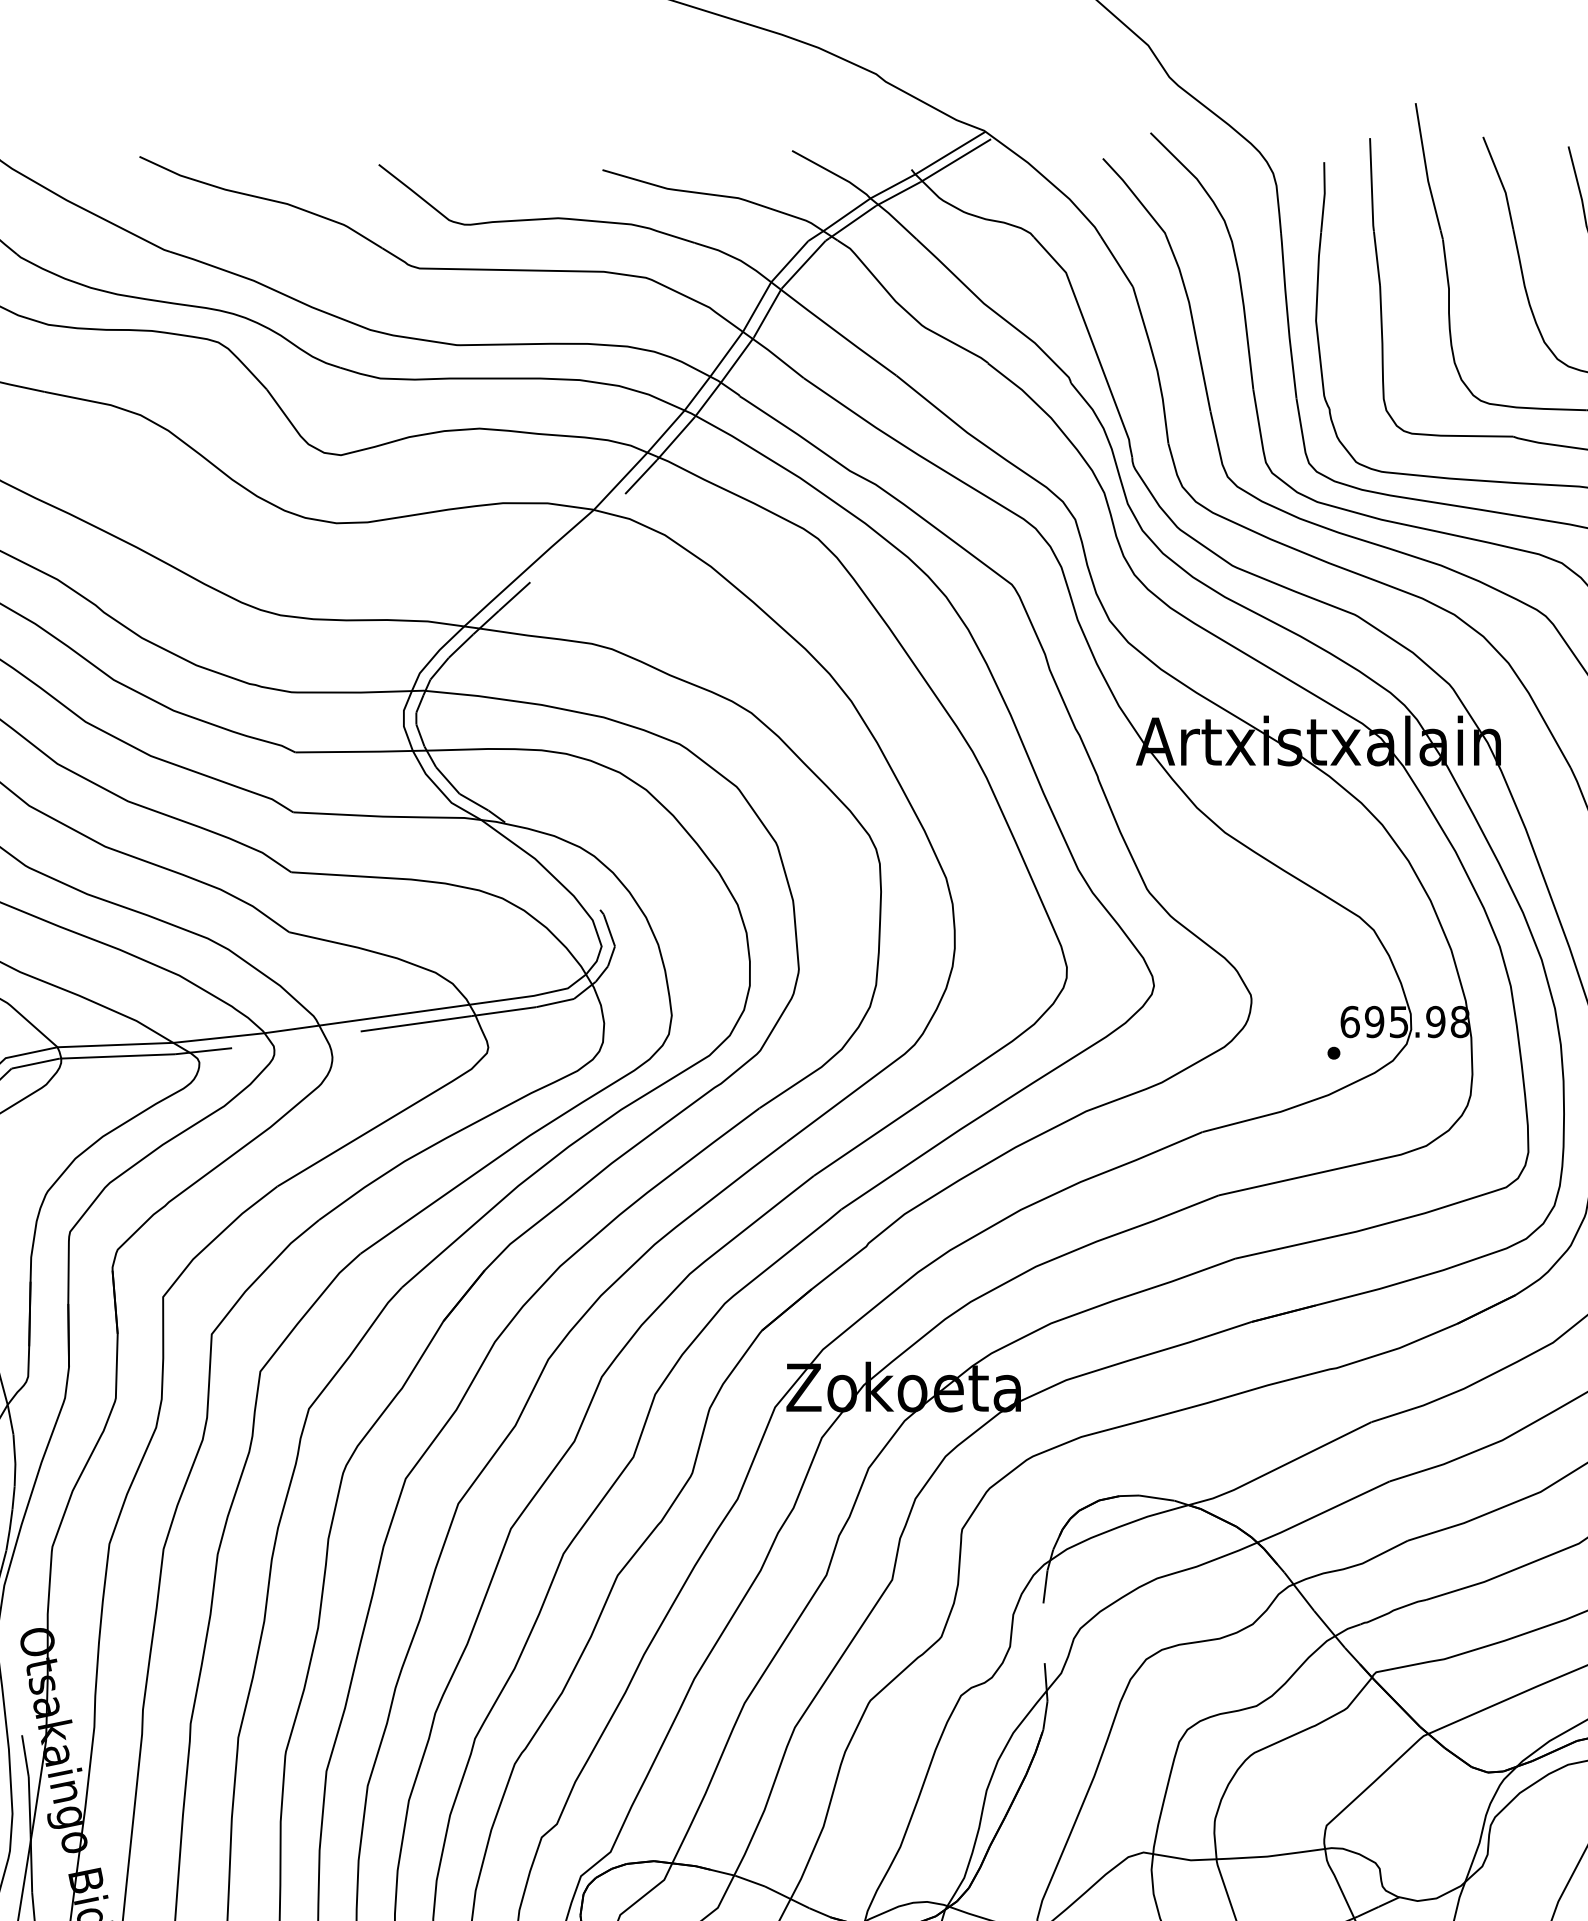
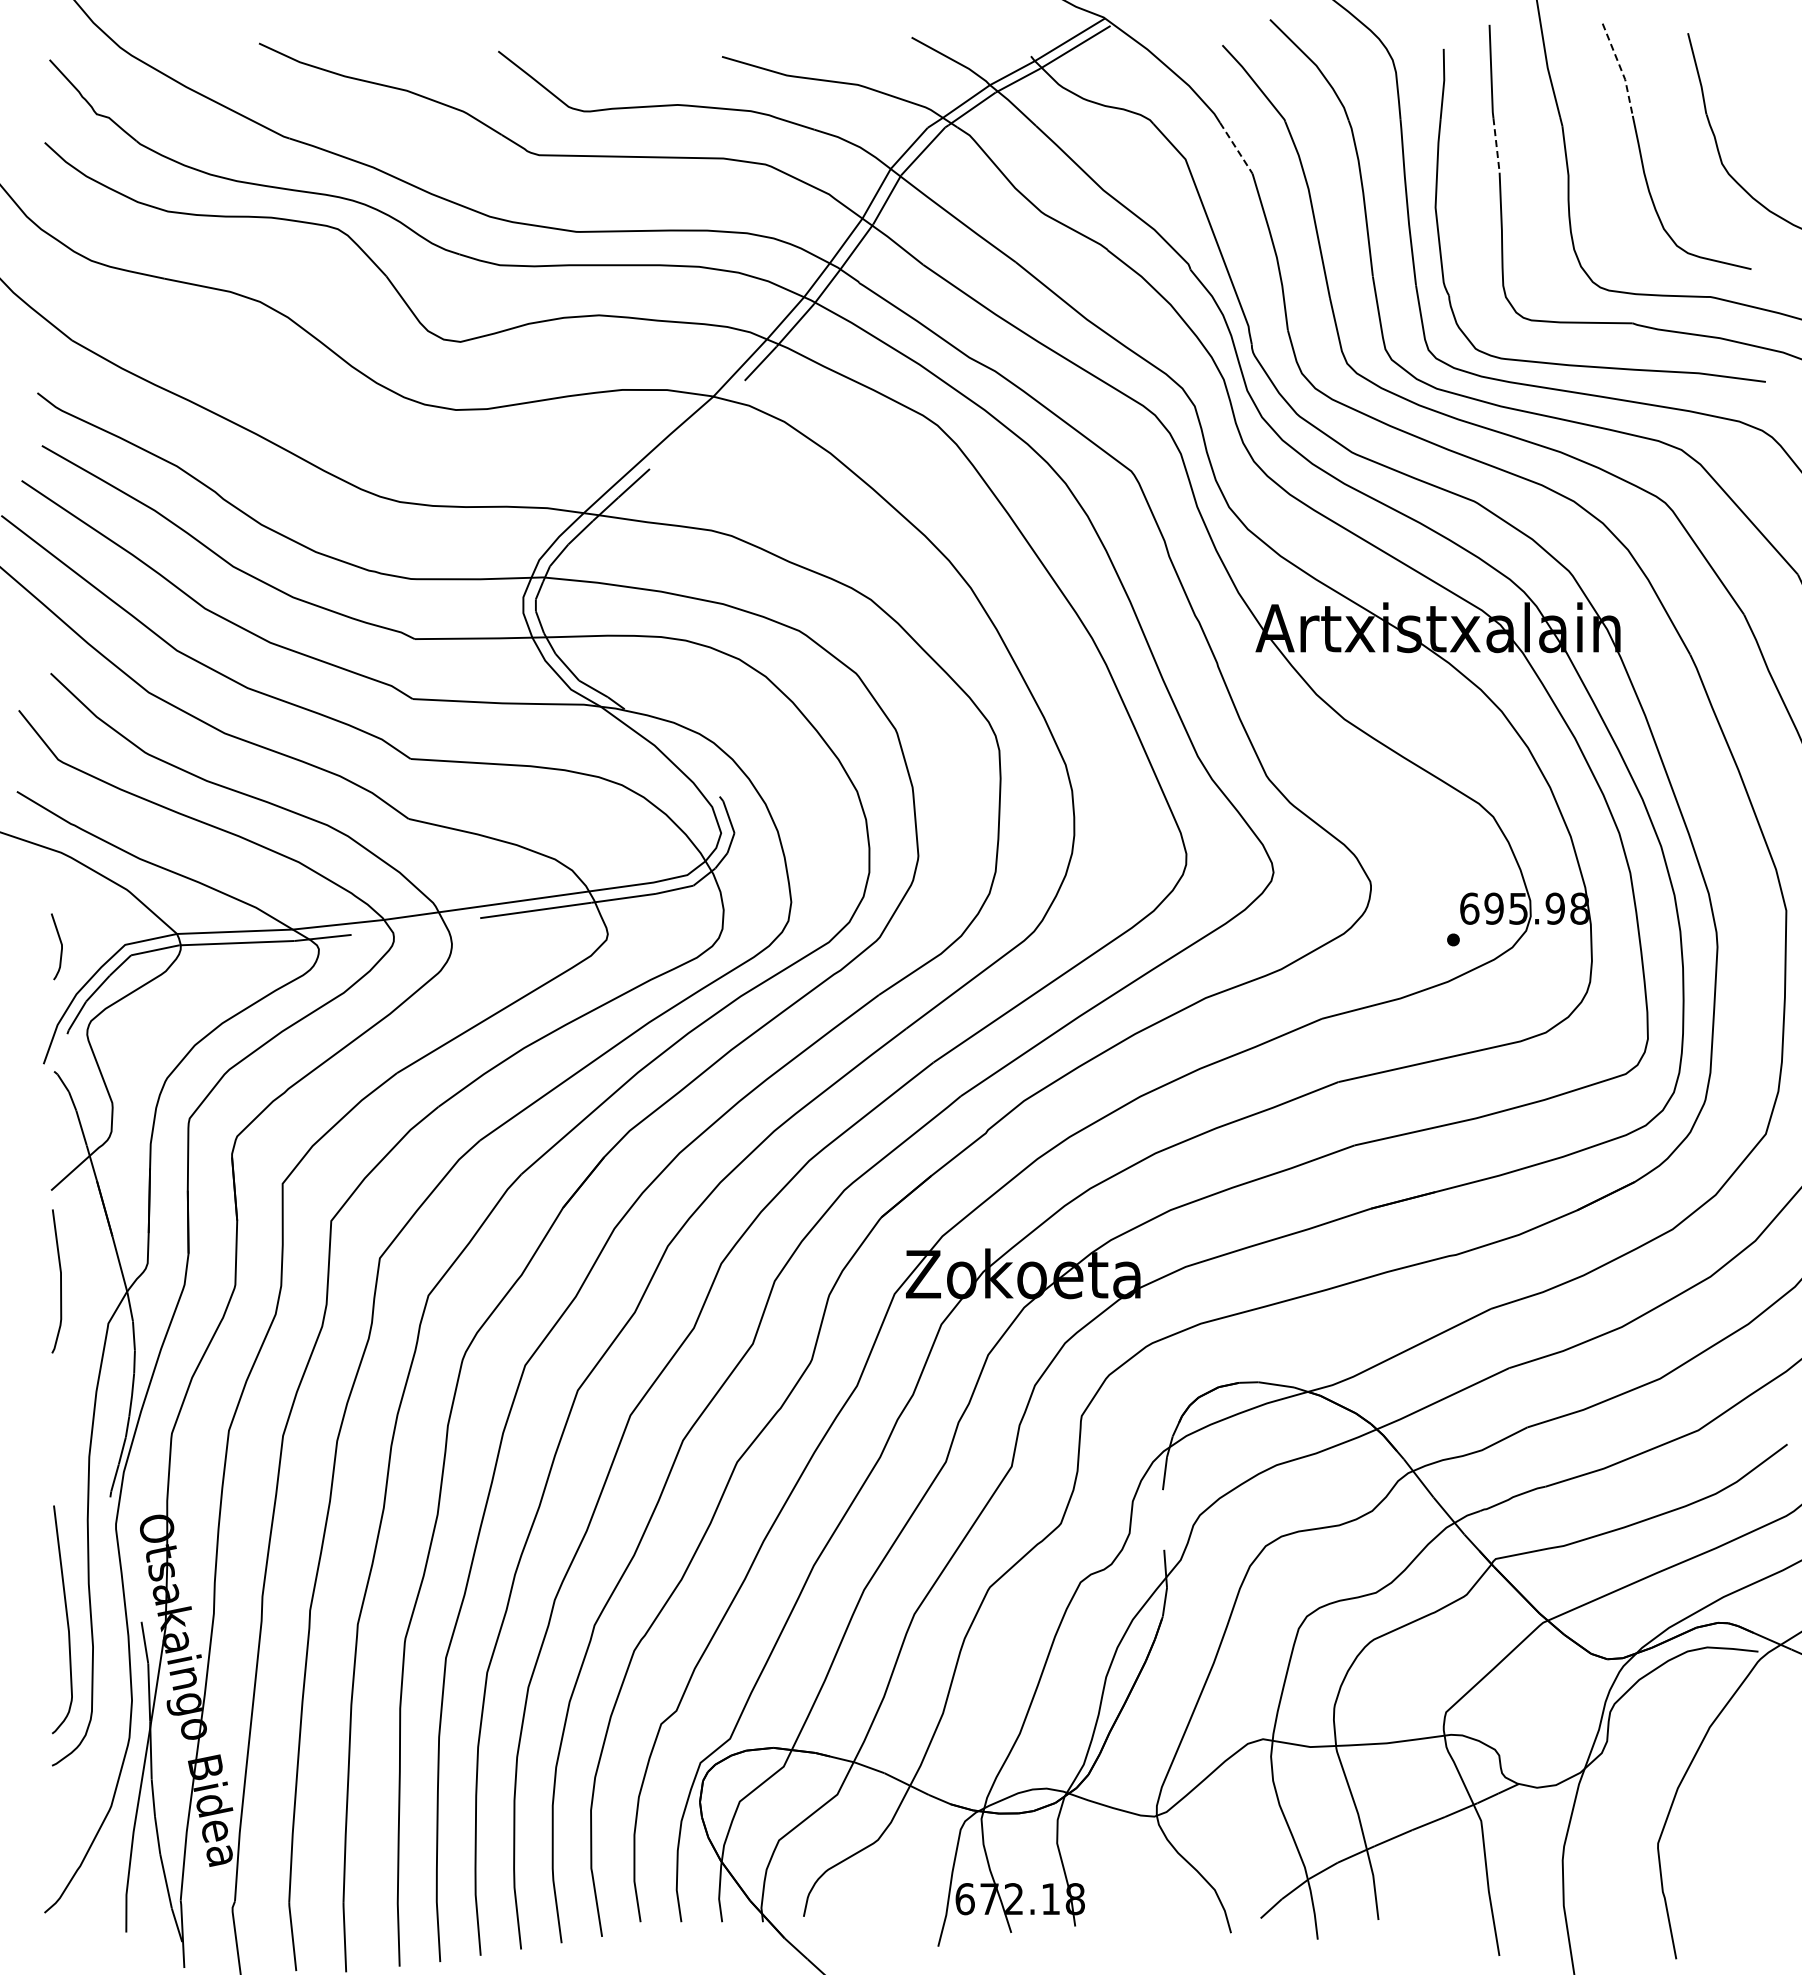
line: (1501, 182) -> (1621, 69), solid -> dashed
line: (1376, 258) -> (1496, 145), solid -> dashed
line: (1116, 261) -> (1236, 148), solid -> dashed

